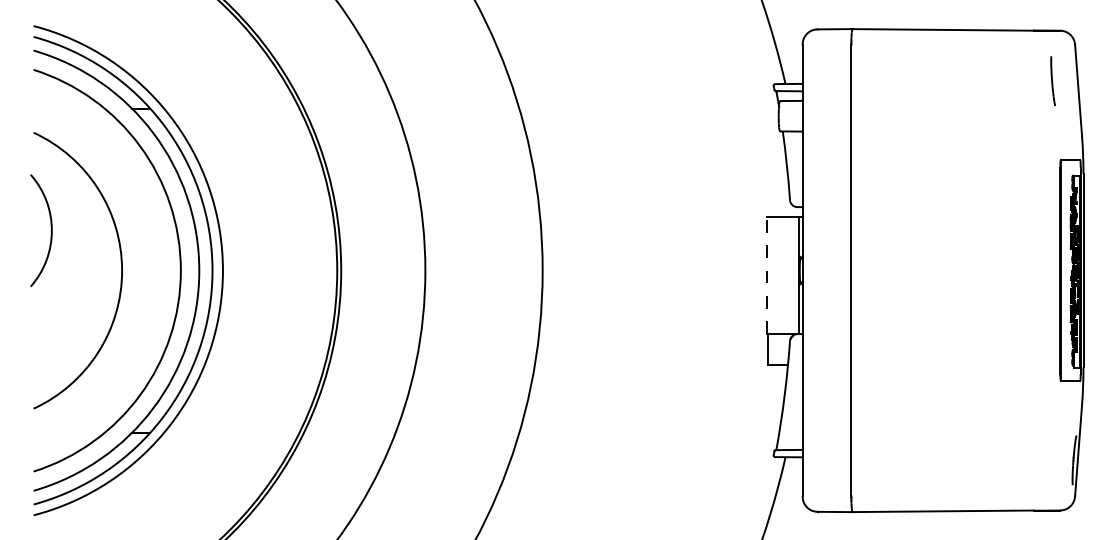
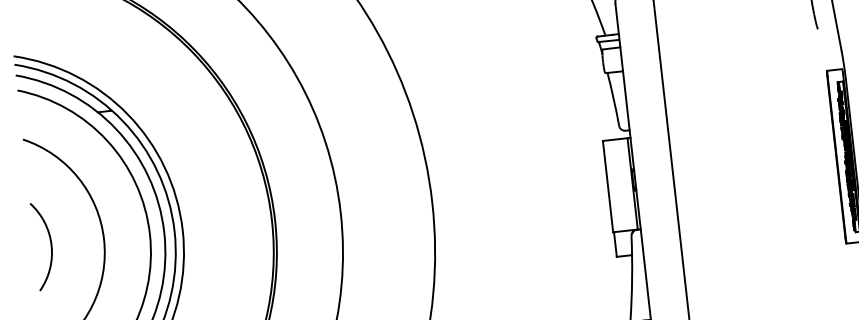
arc: (50, 226) -> (50, 242), moved
line: (767, 274) -> (608, 185), dashed -> solid

